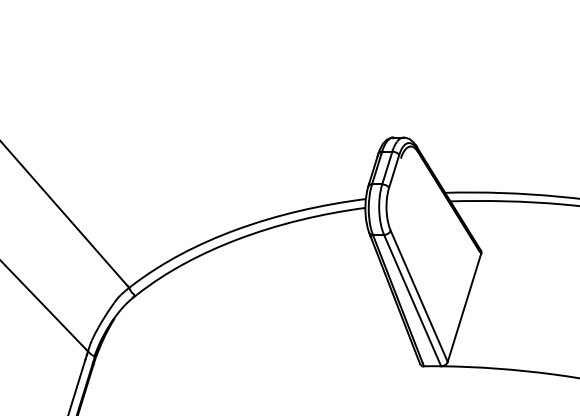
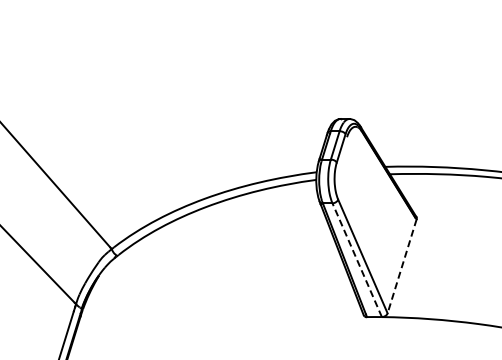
line: (412, 299) -> (357, 259), solid -> dashed
line: (463, 307) -> (401, 266), solid -> dashed

